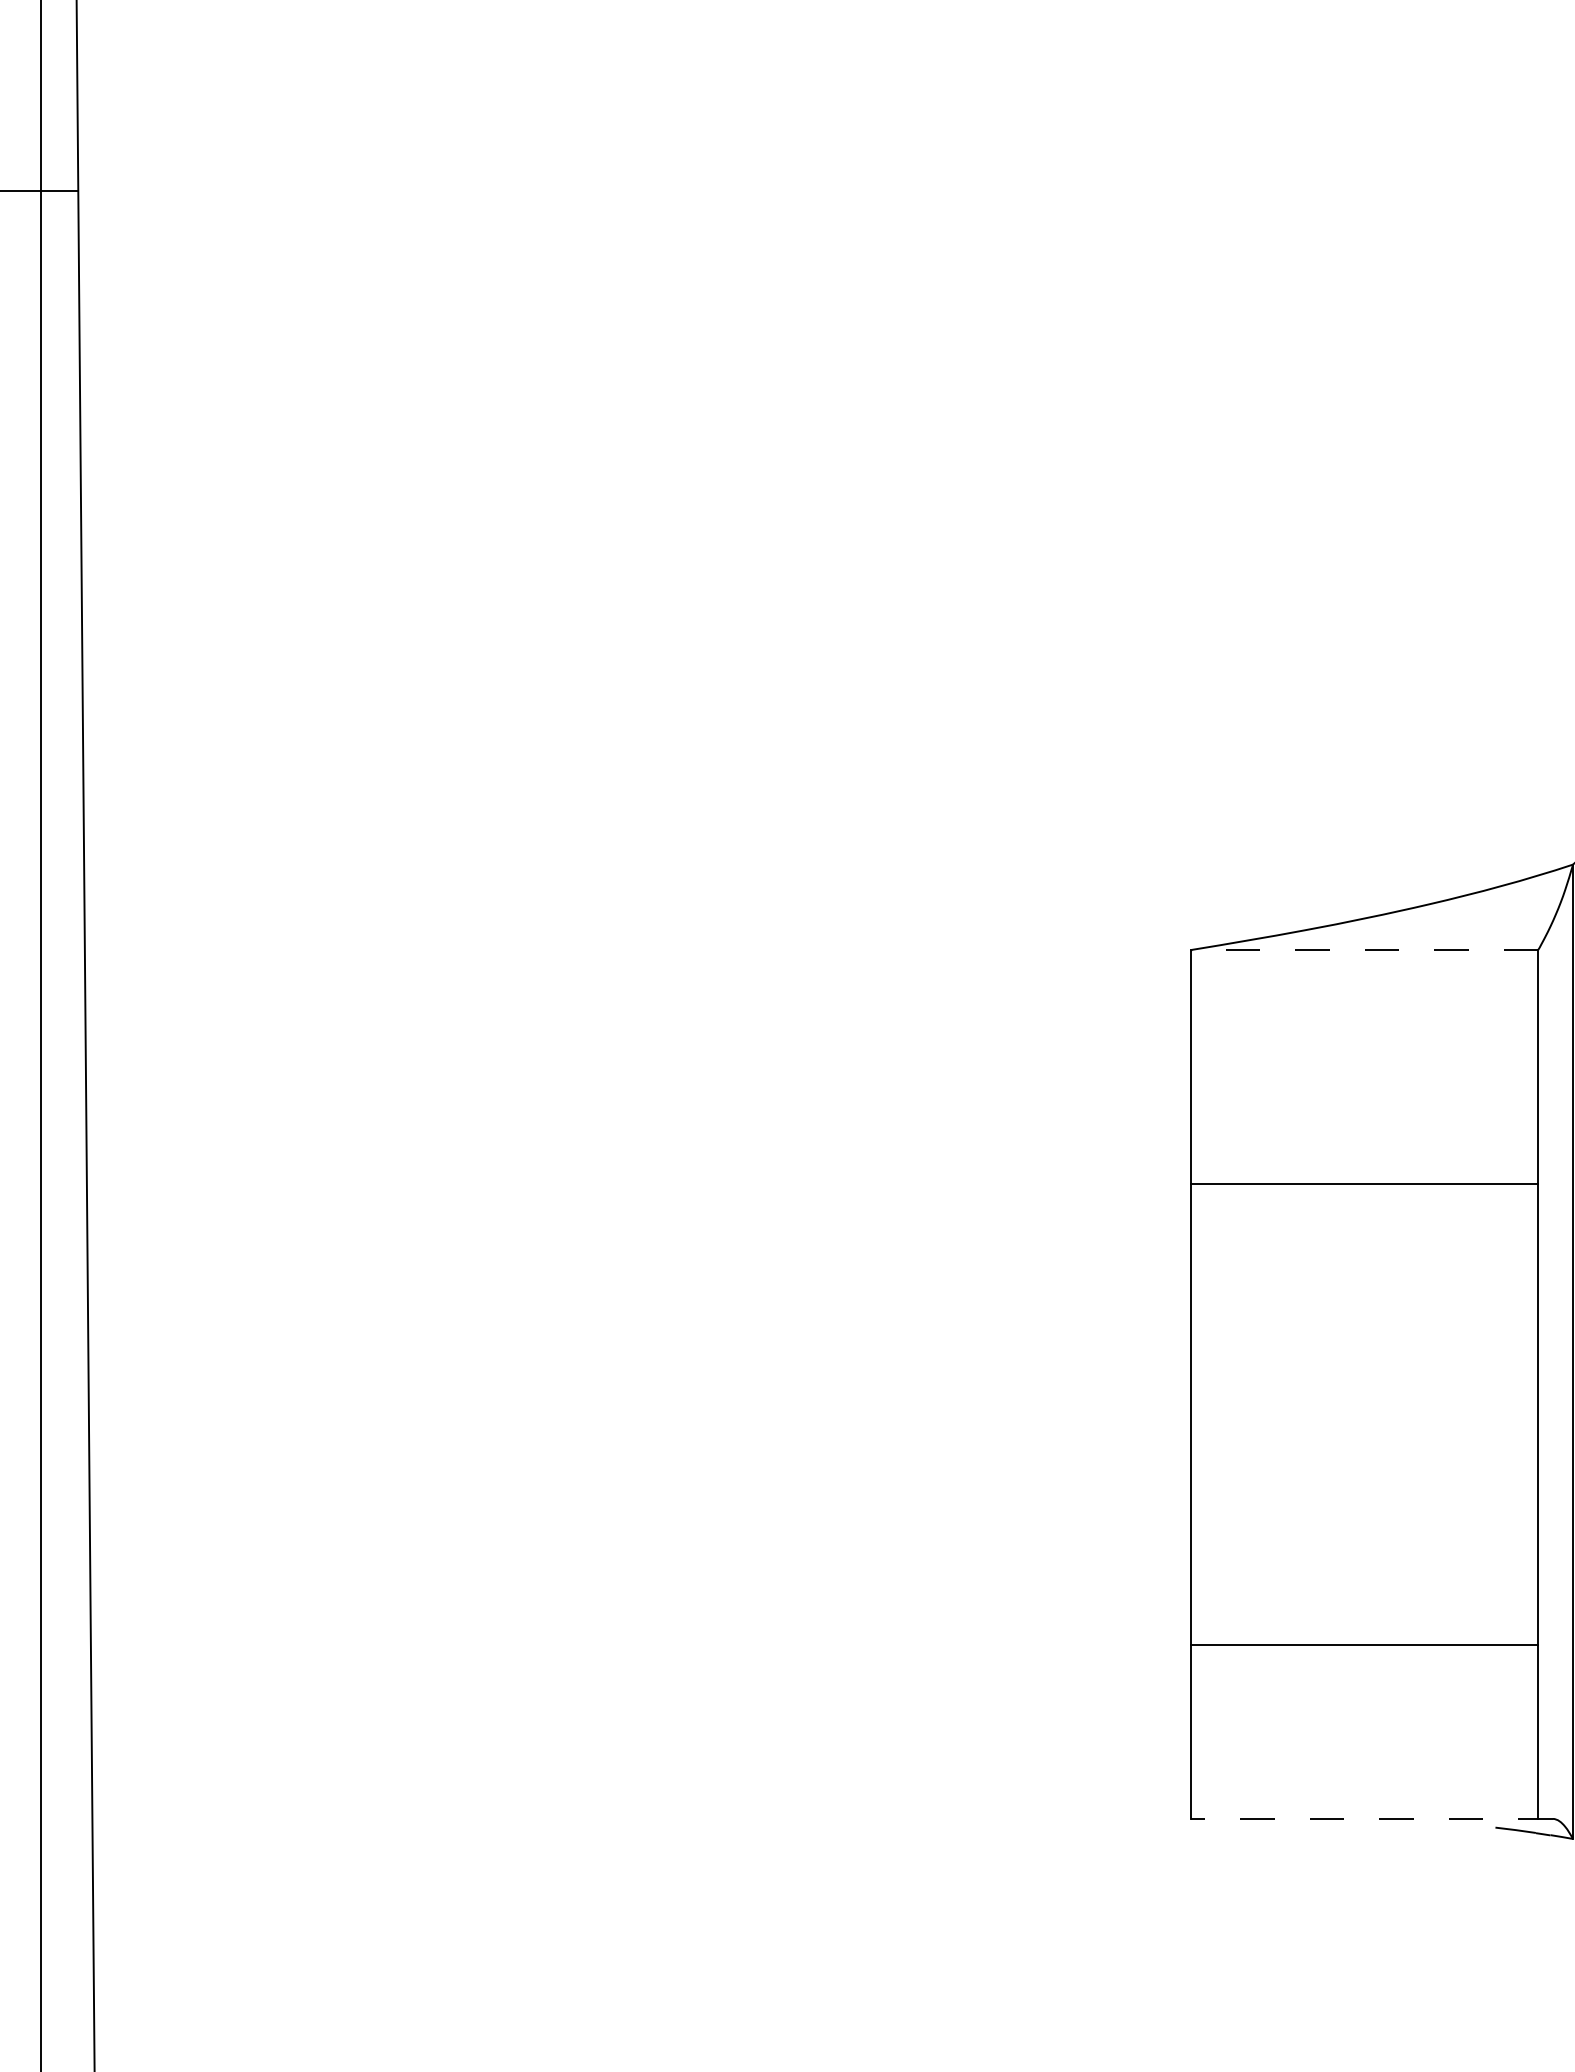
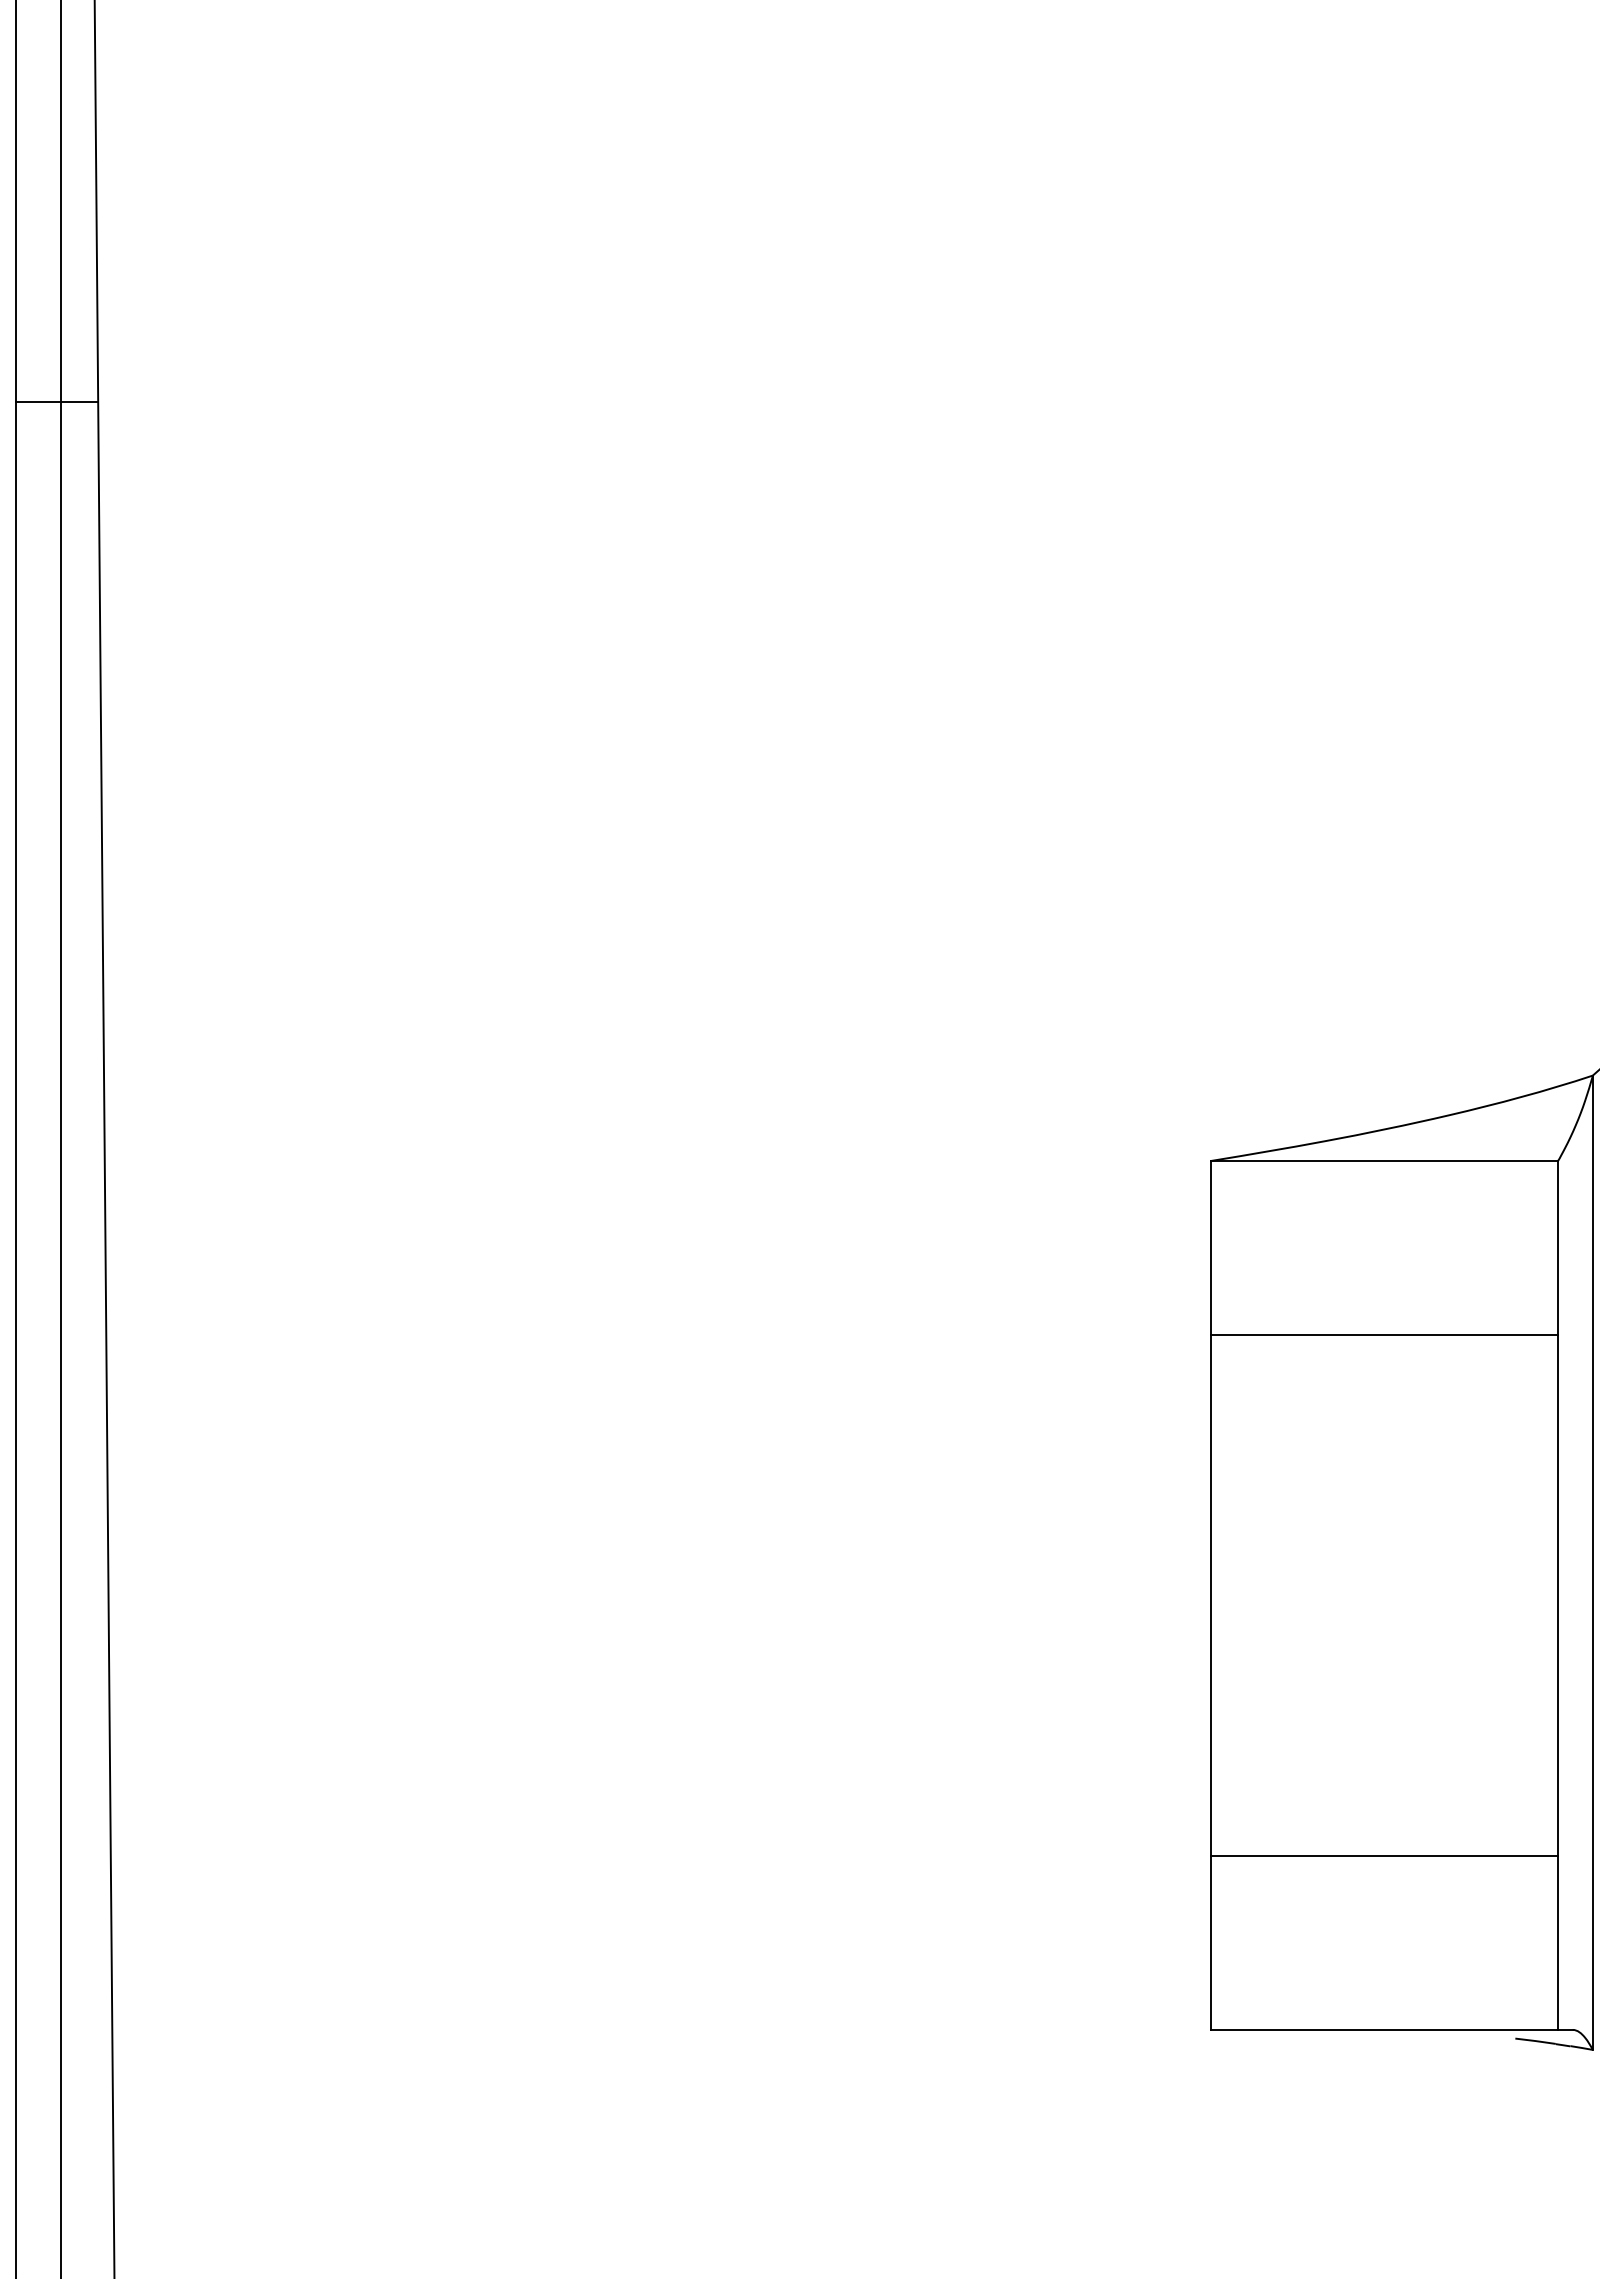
line: (1364, 950) -> (1384, 1161), dashed -> solid
line: (1364, 1183) -> (1384, 1334), moved
line: (1371, 1818) -> (1391, 2029), dashed -> solid

